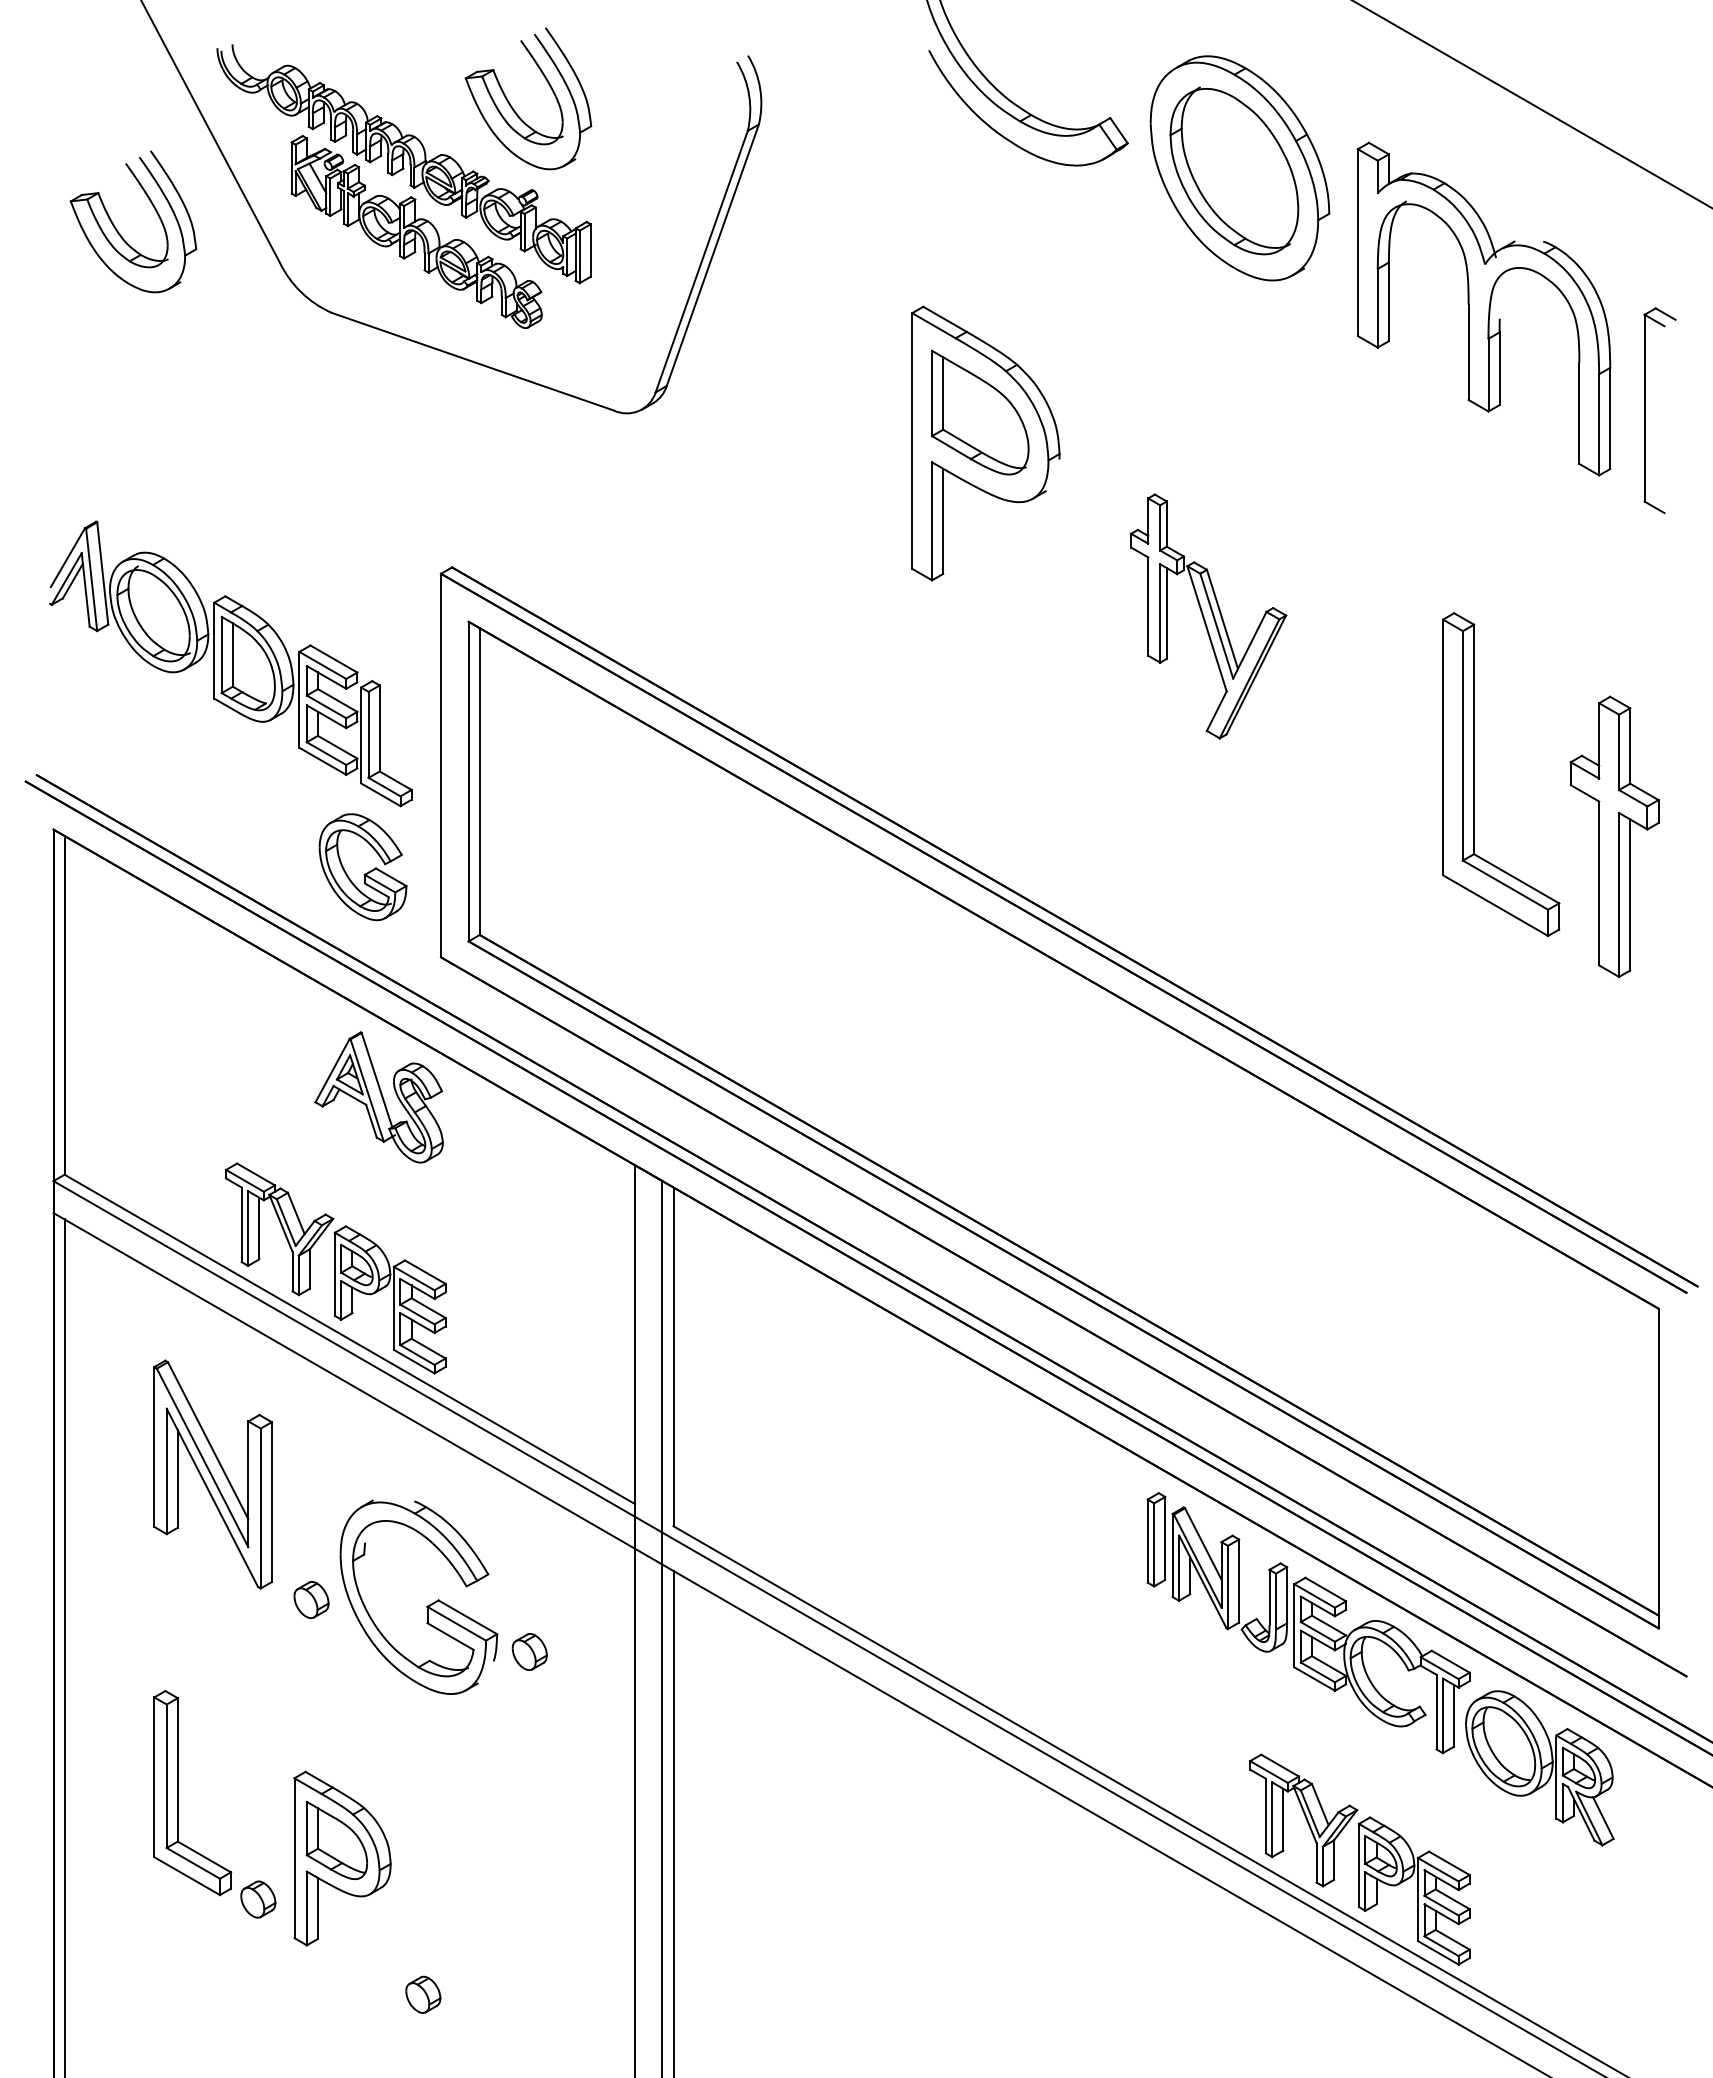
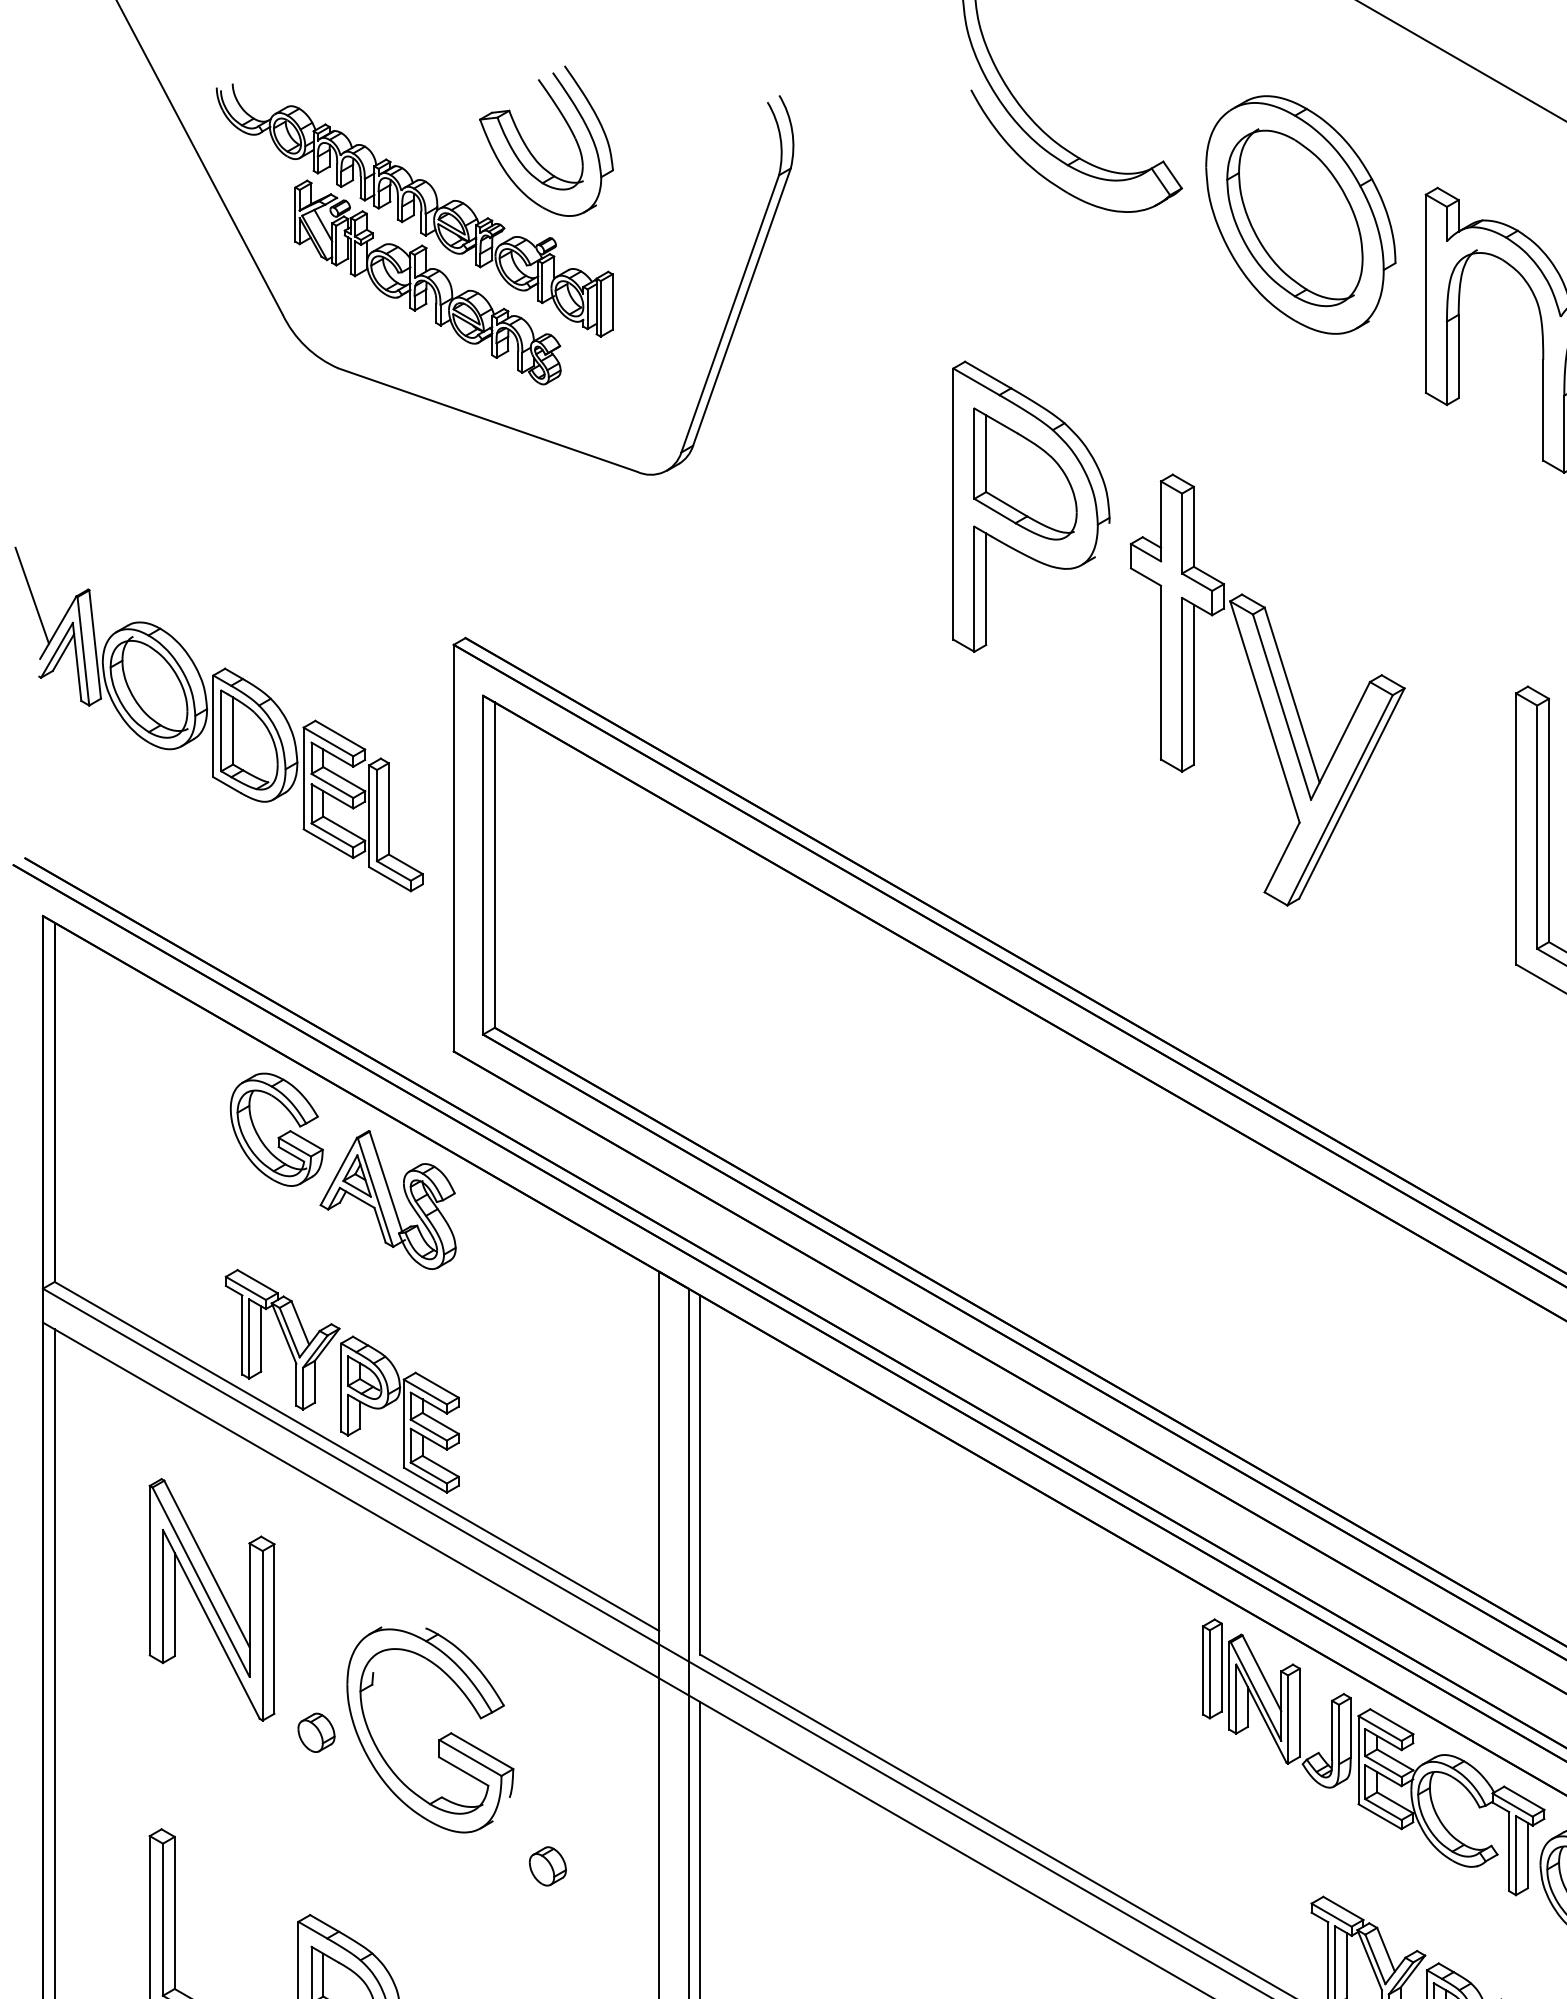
part: (119, 232) -> (112, 282), removed
line: (43, 527) -> (32, 595), added
part: (1208, 616) -> (1267, 690), size x1.67
part: (364, 873) -> (278, 1136), moved
part: (529, 1651) -> (547, 1865), moved

